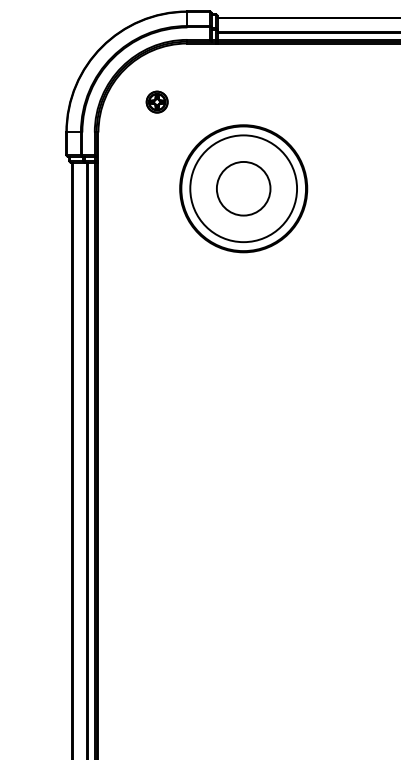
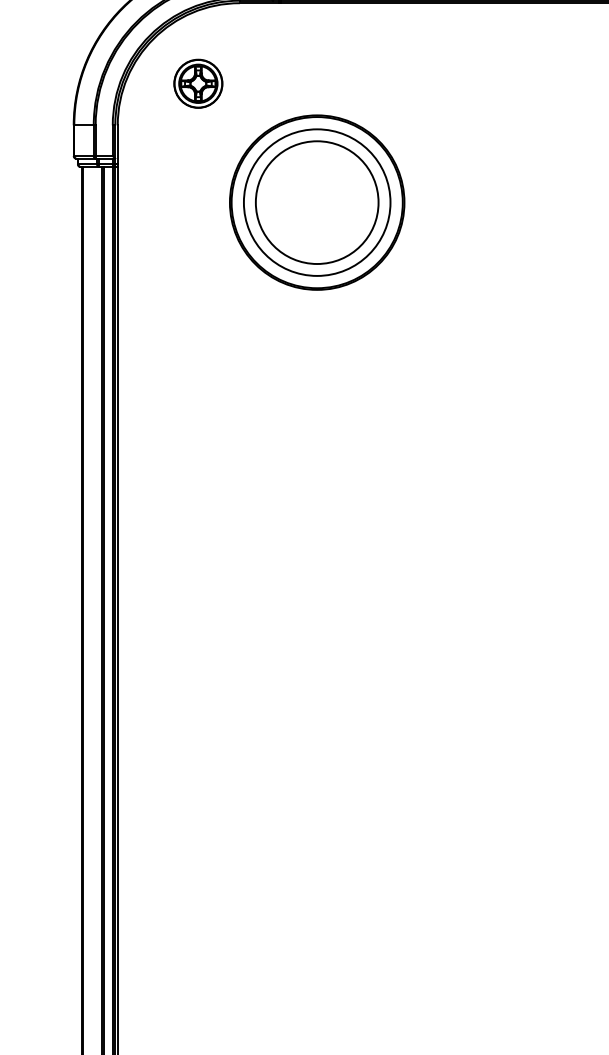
part: (157, 102) -> (198, 83), size x1.67
circle: (243, 188) -> (316, 202), size x1.67

